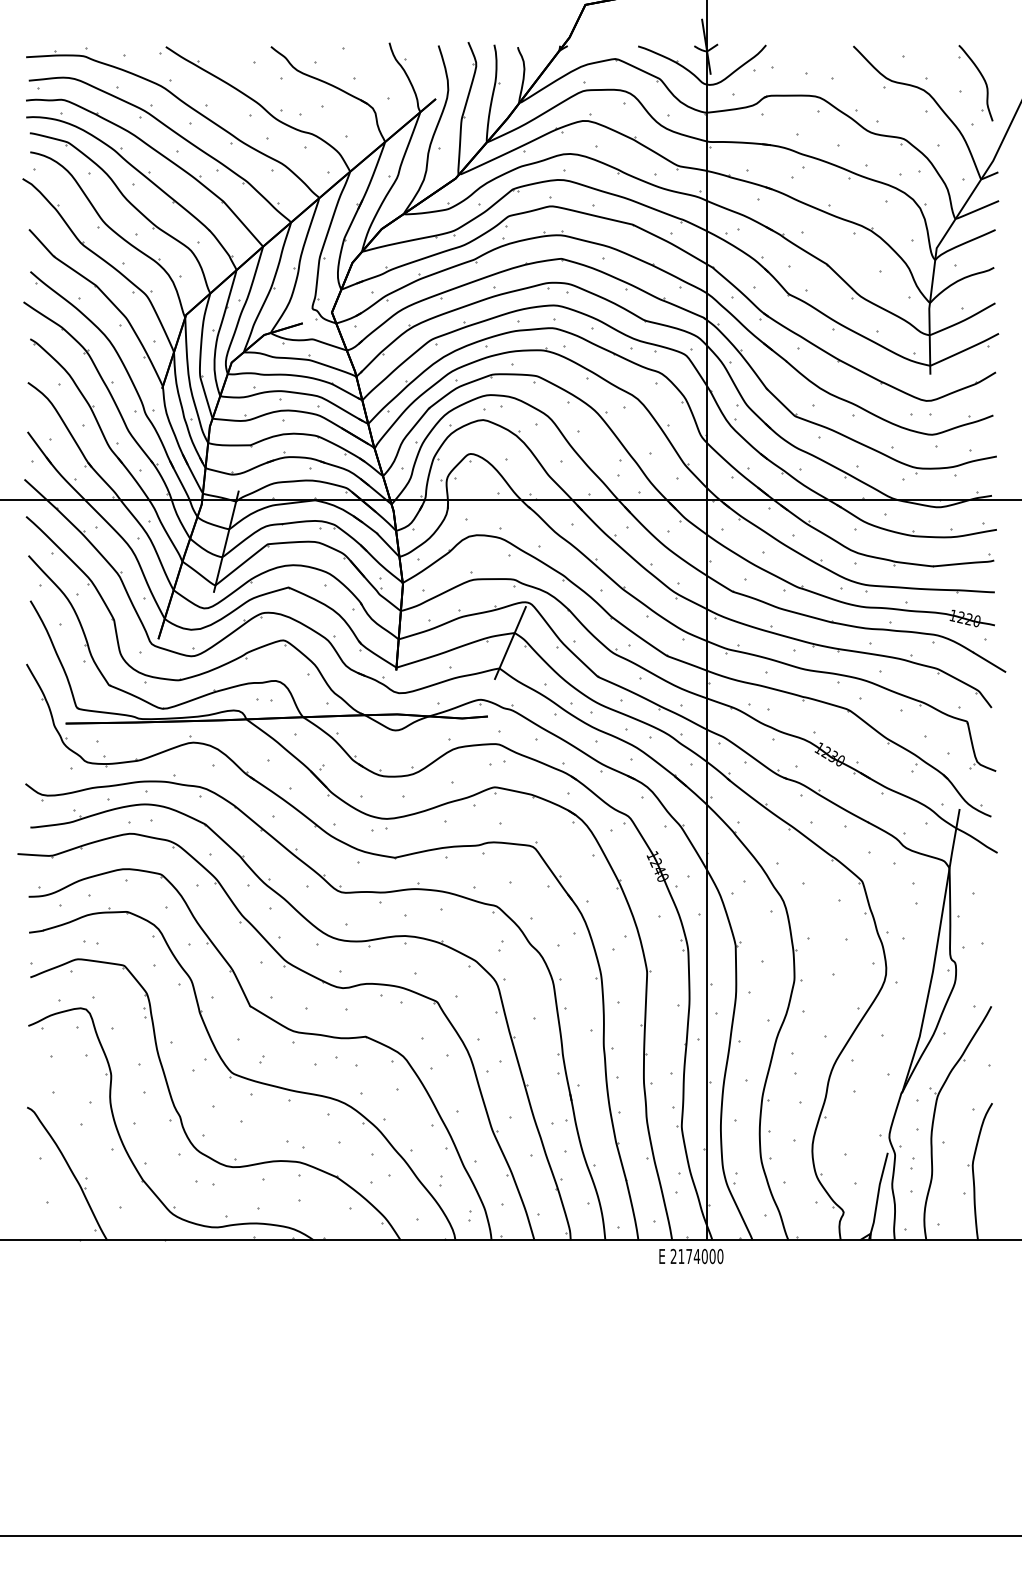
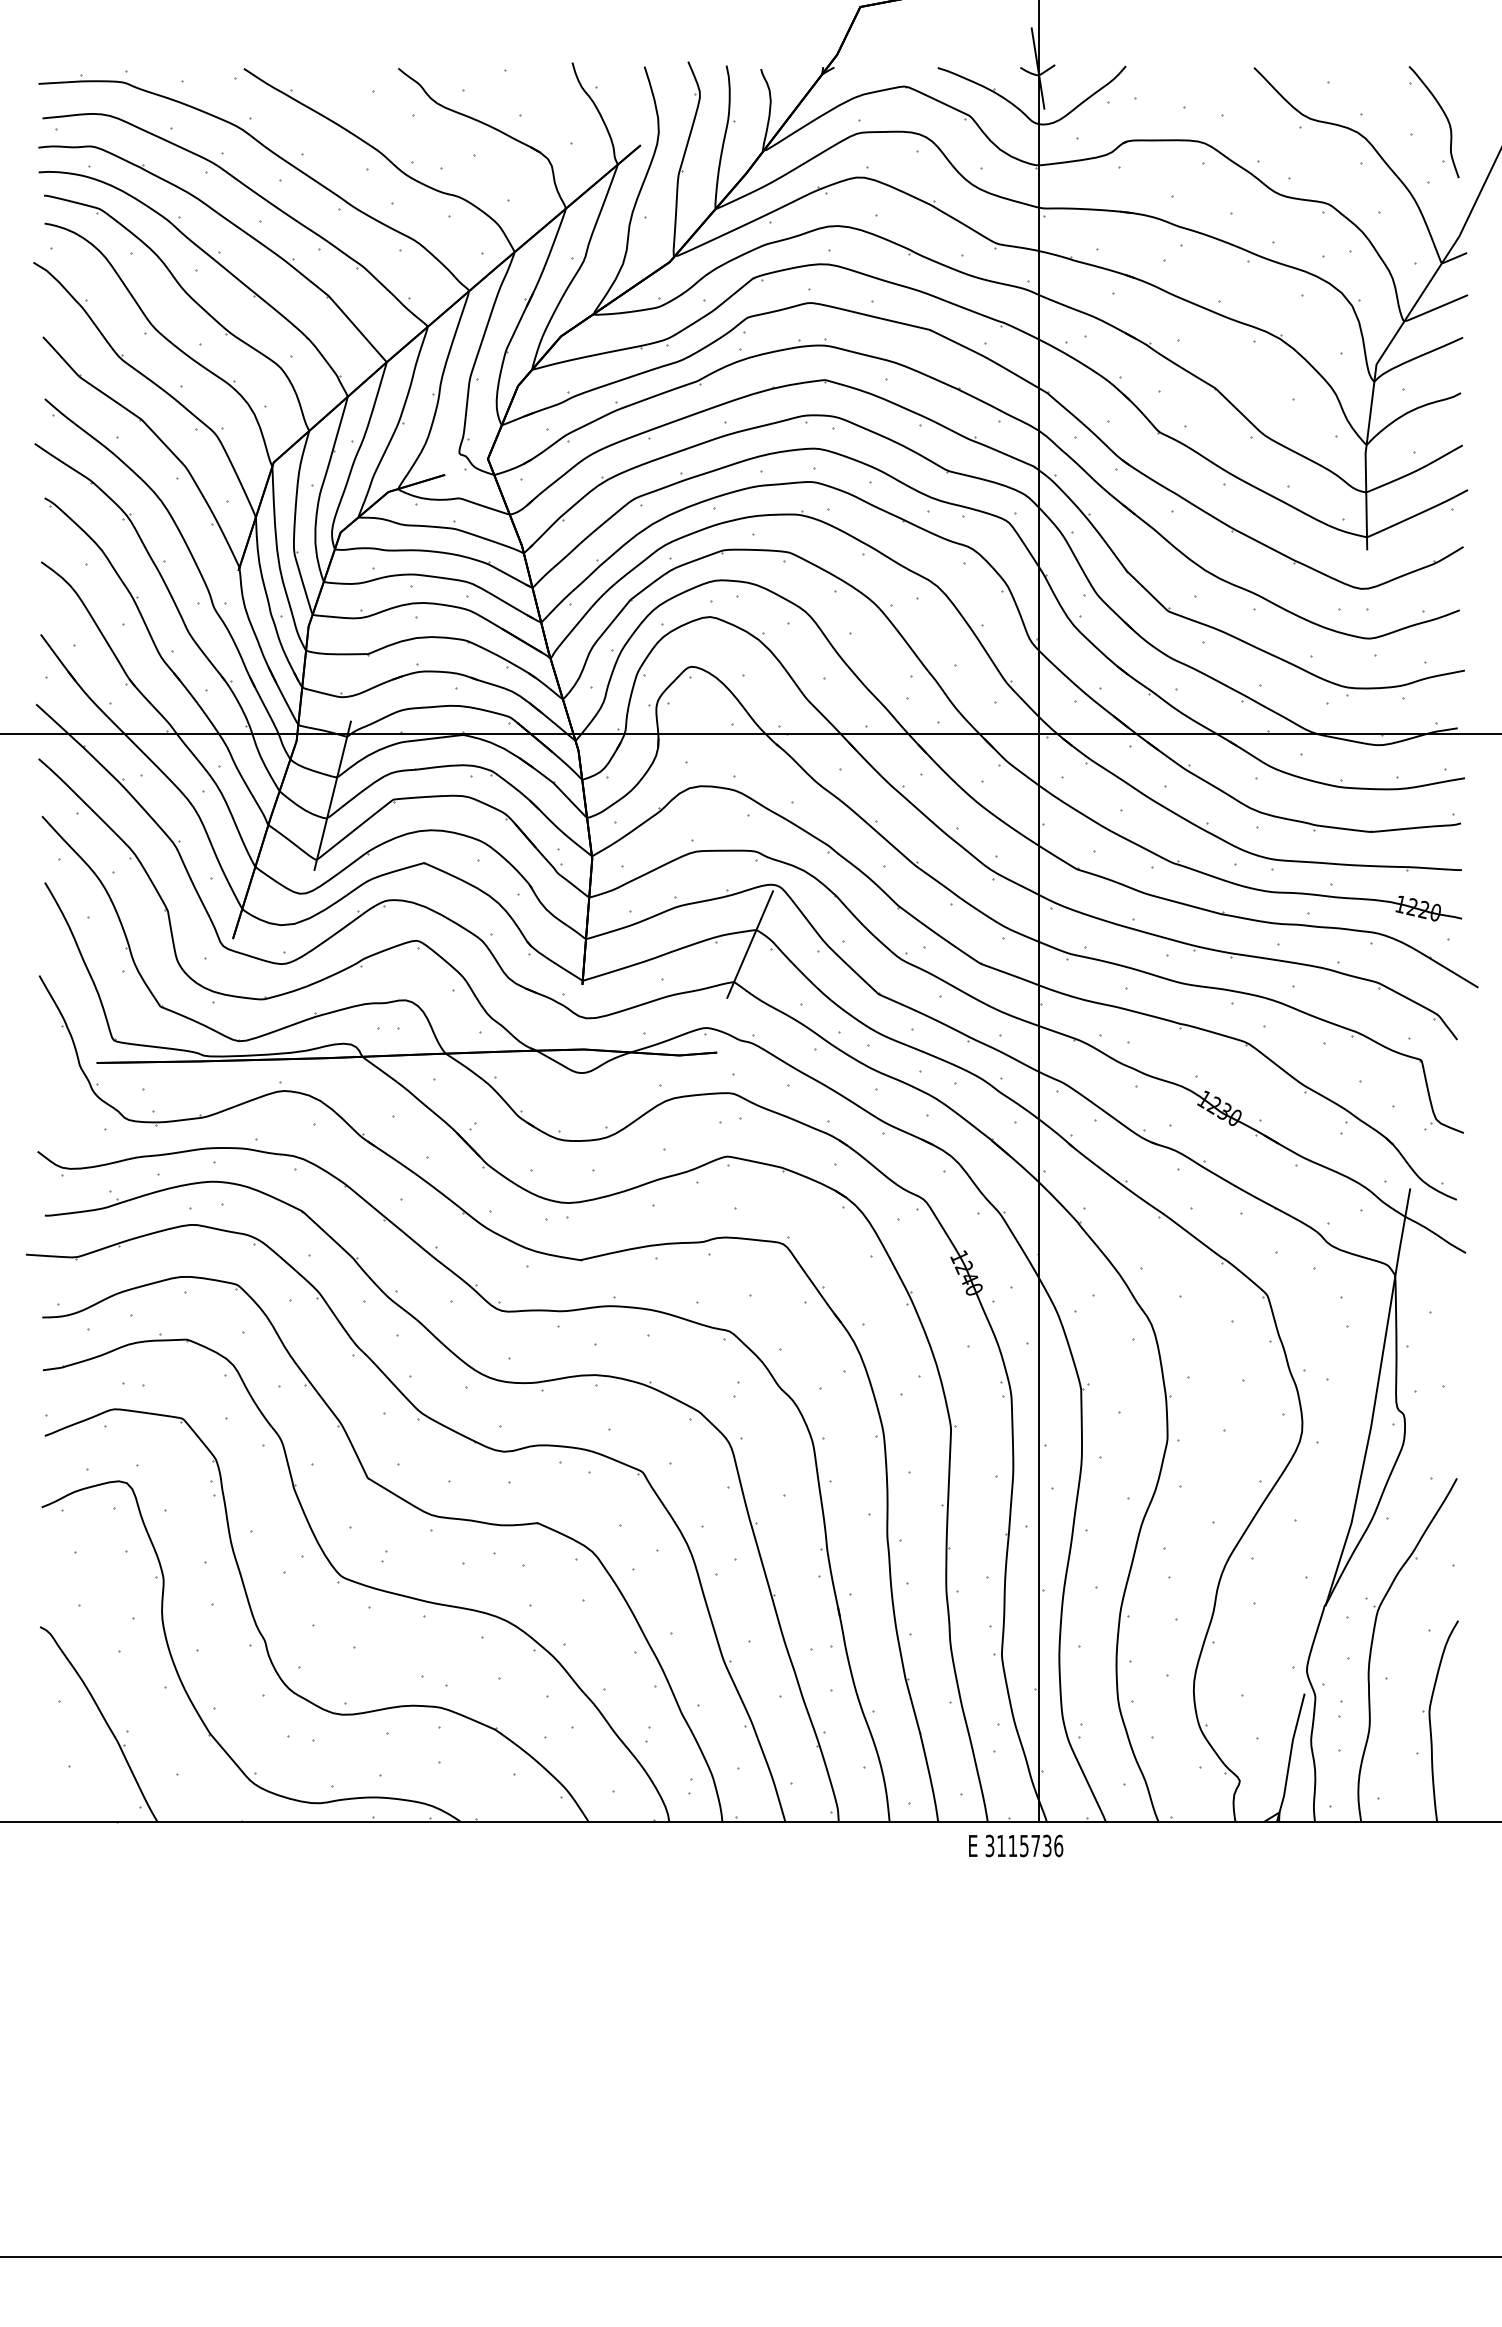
text: (696, 1256) -> (1023, 1845), 2174000 -> 3115736

